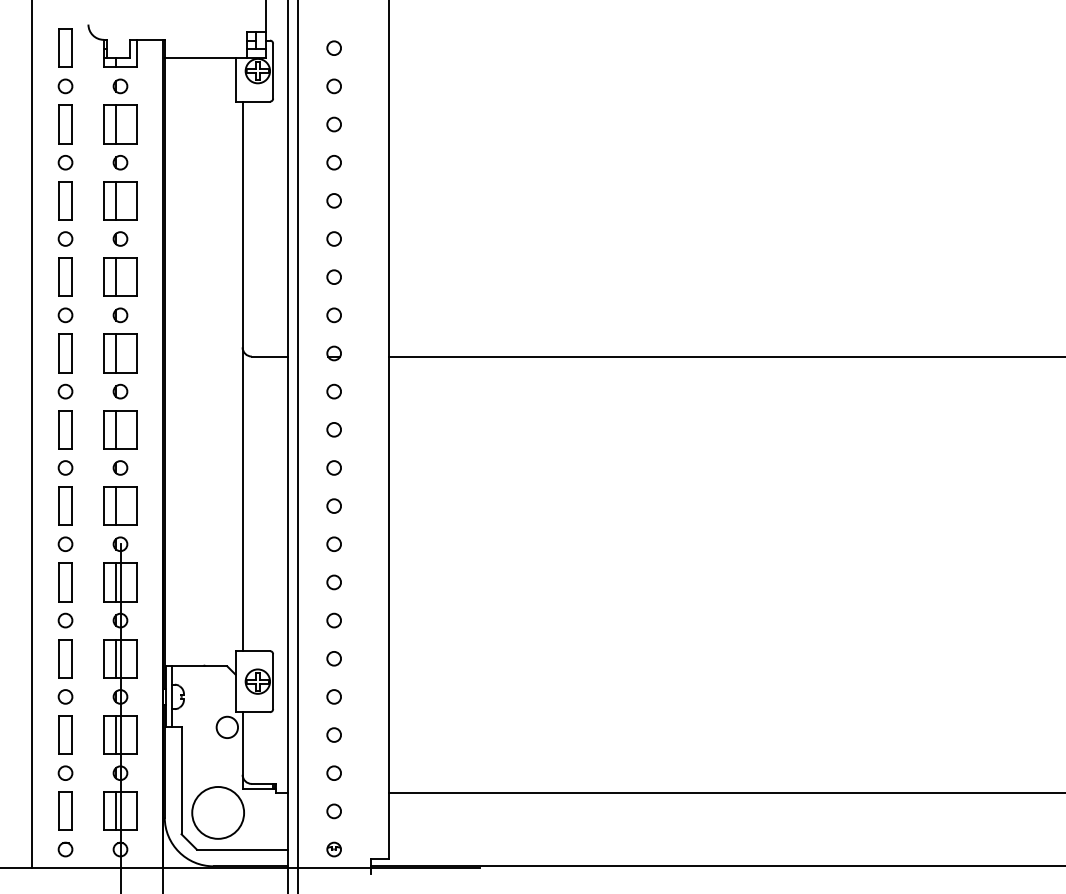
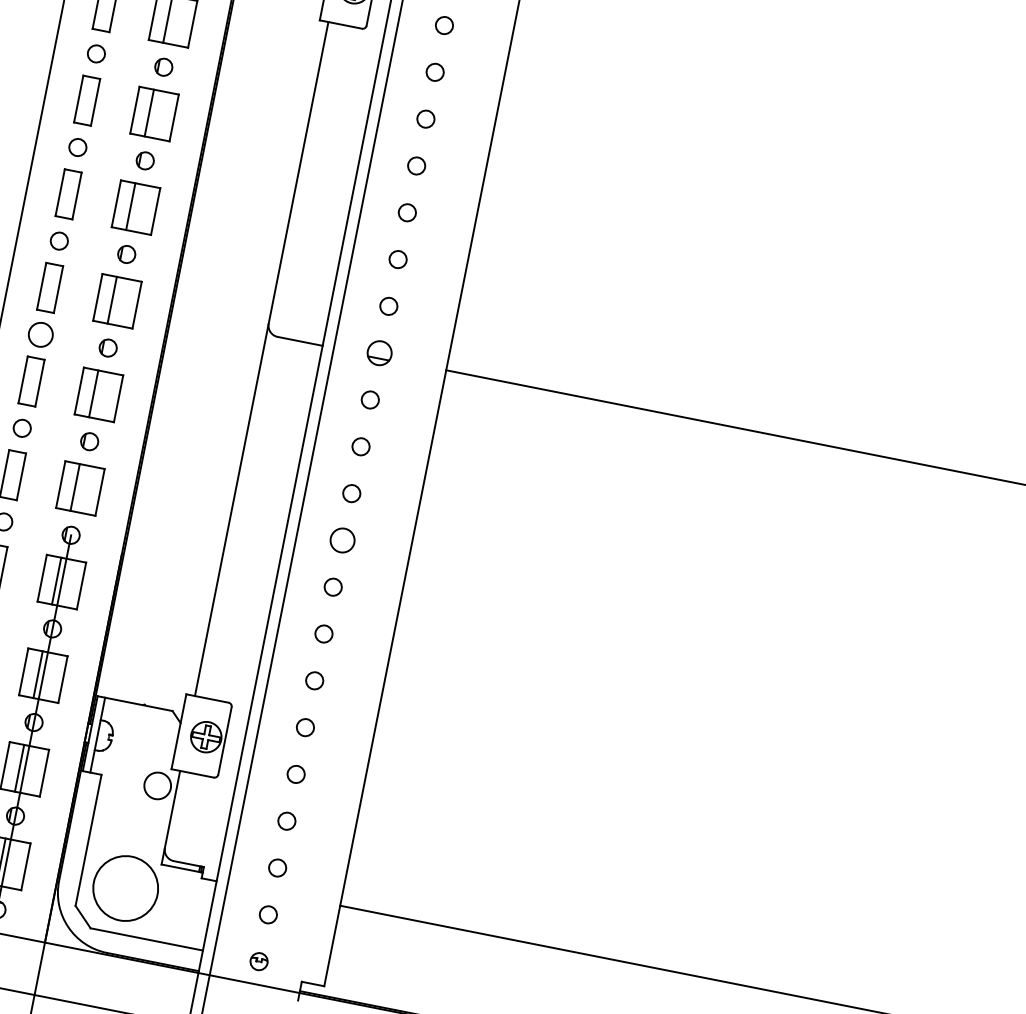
part: (333, 353) -> (378, 353), size x1.4
circle: (65, 391) -> (40, 334), size x1.4
circle: (333, 505) -> (341, 539), size x1.4

